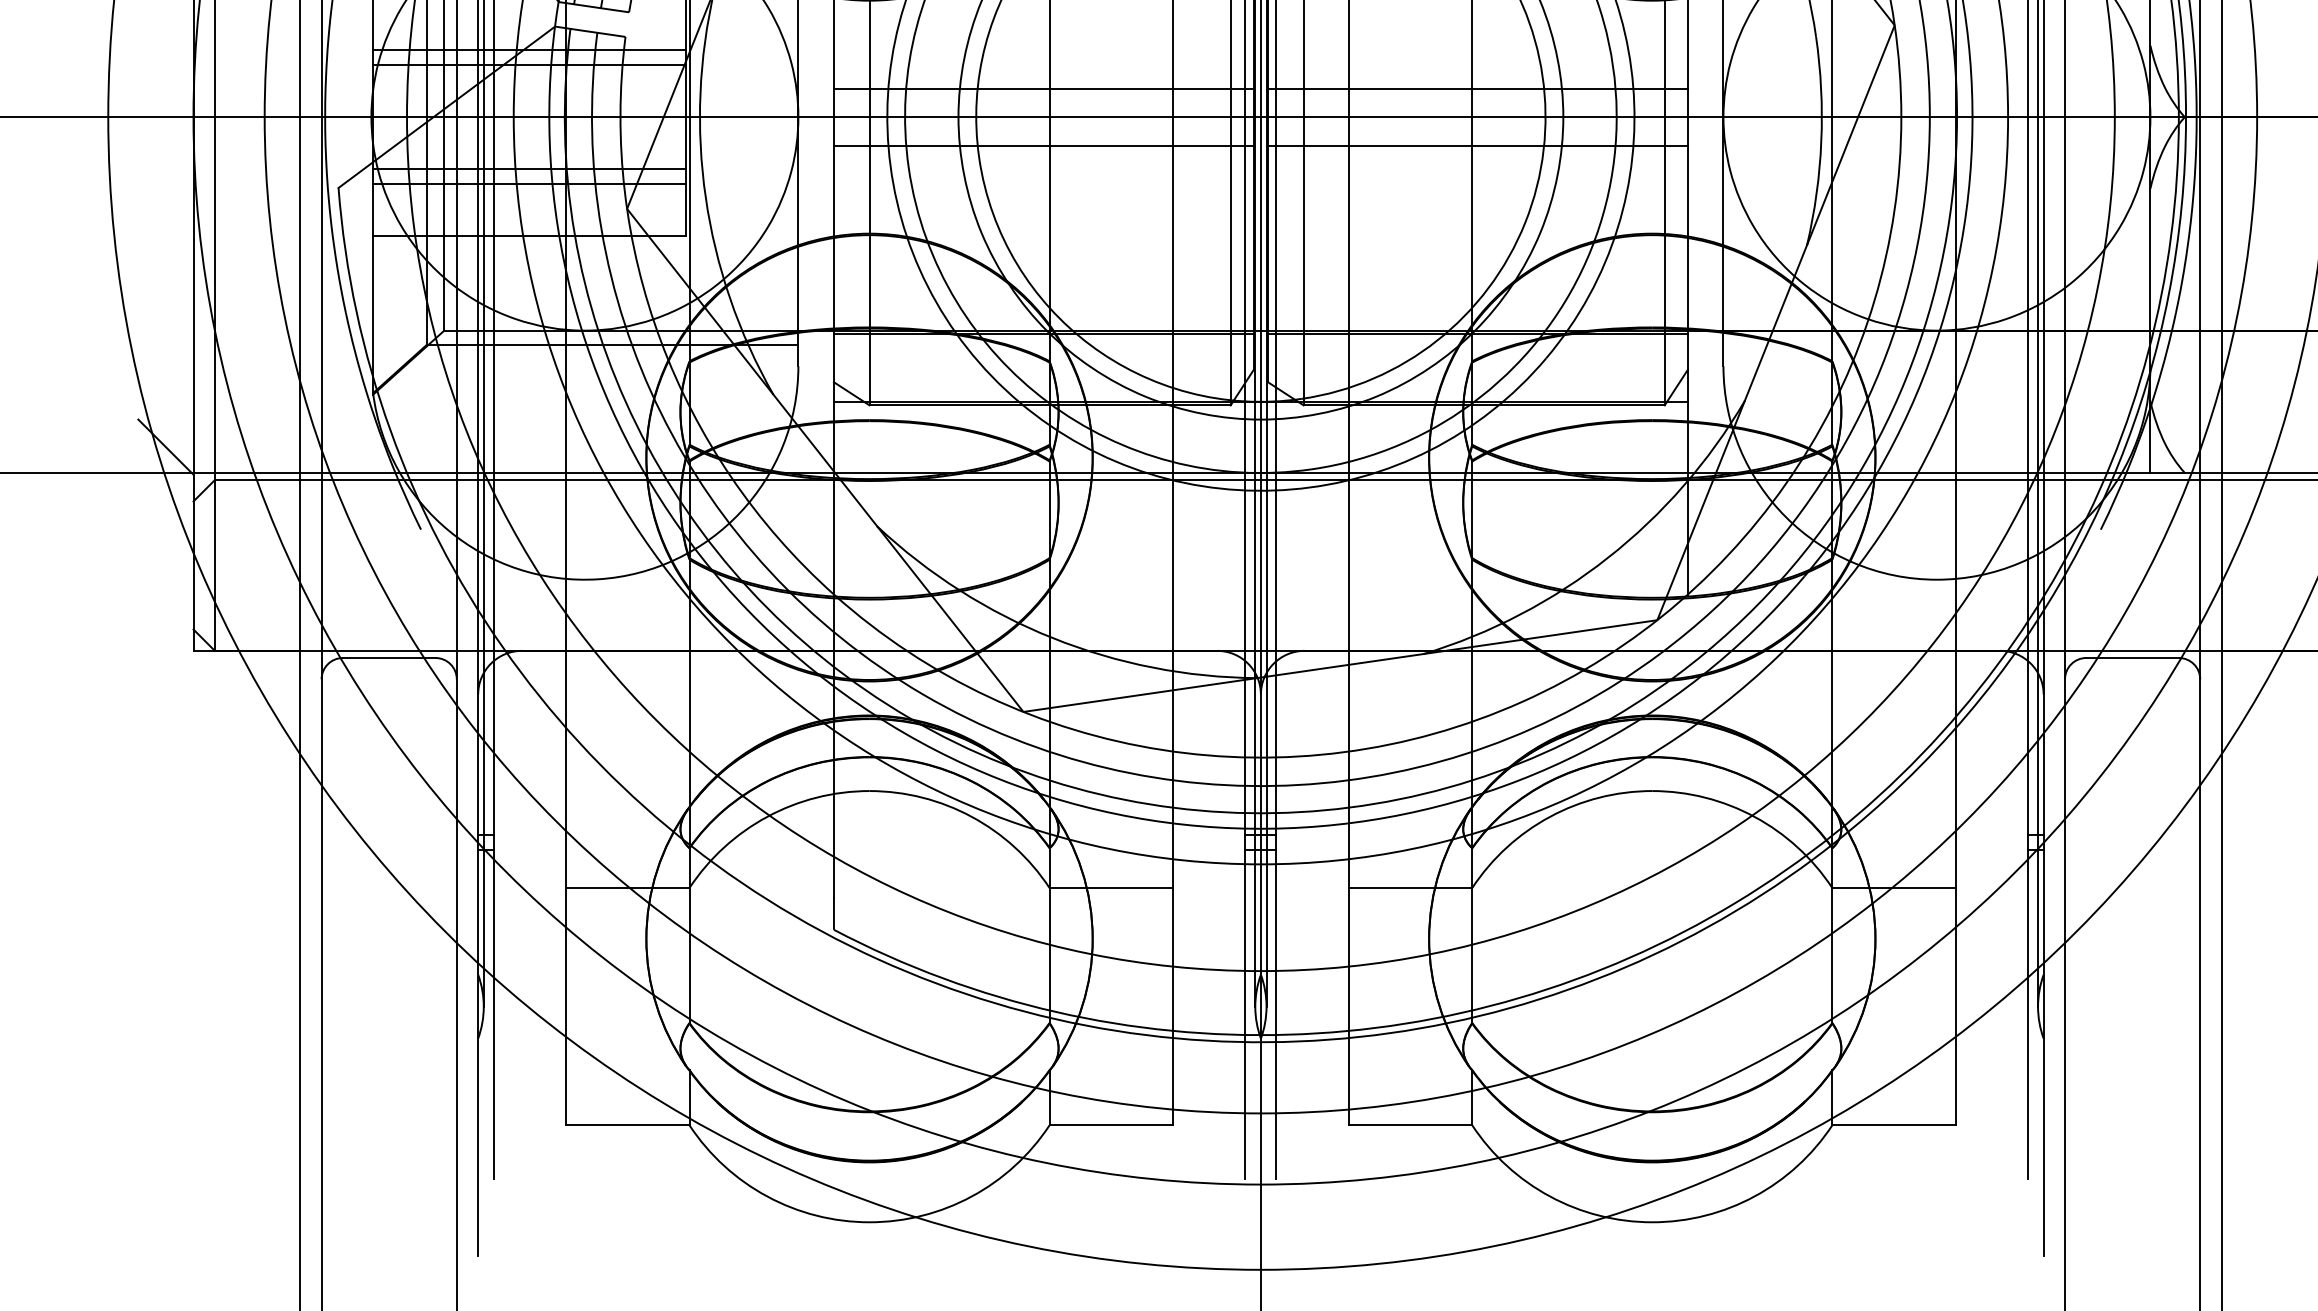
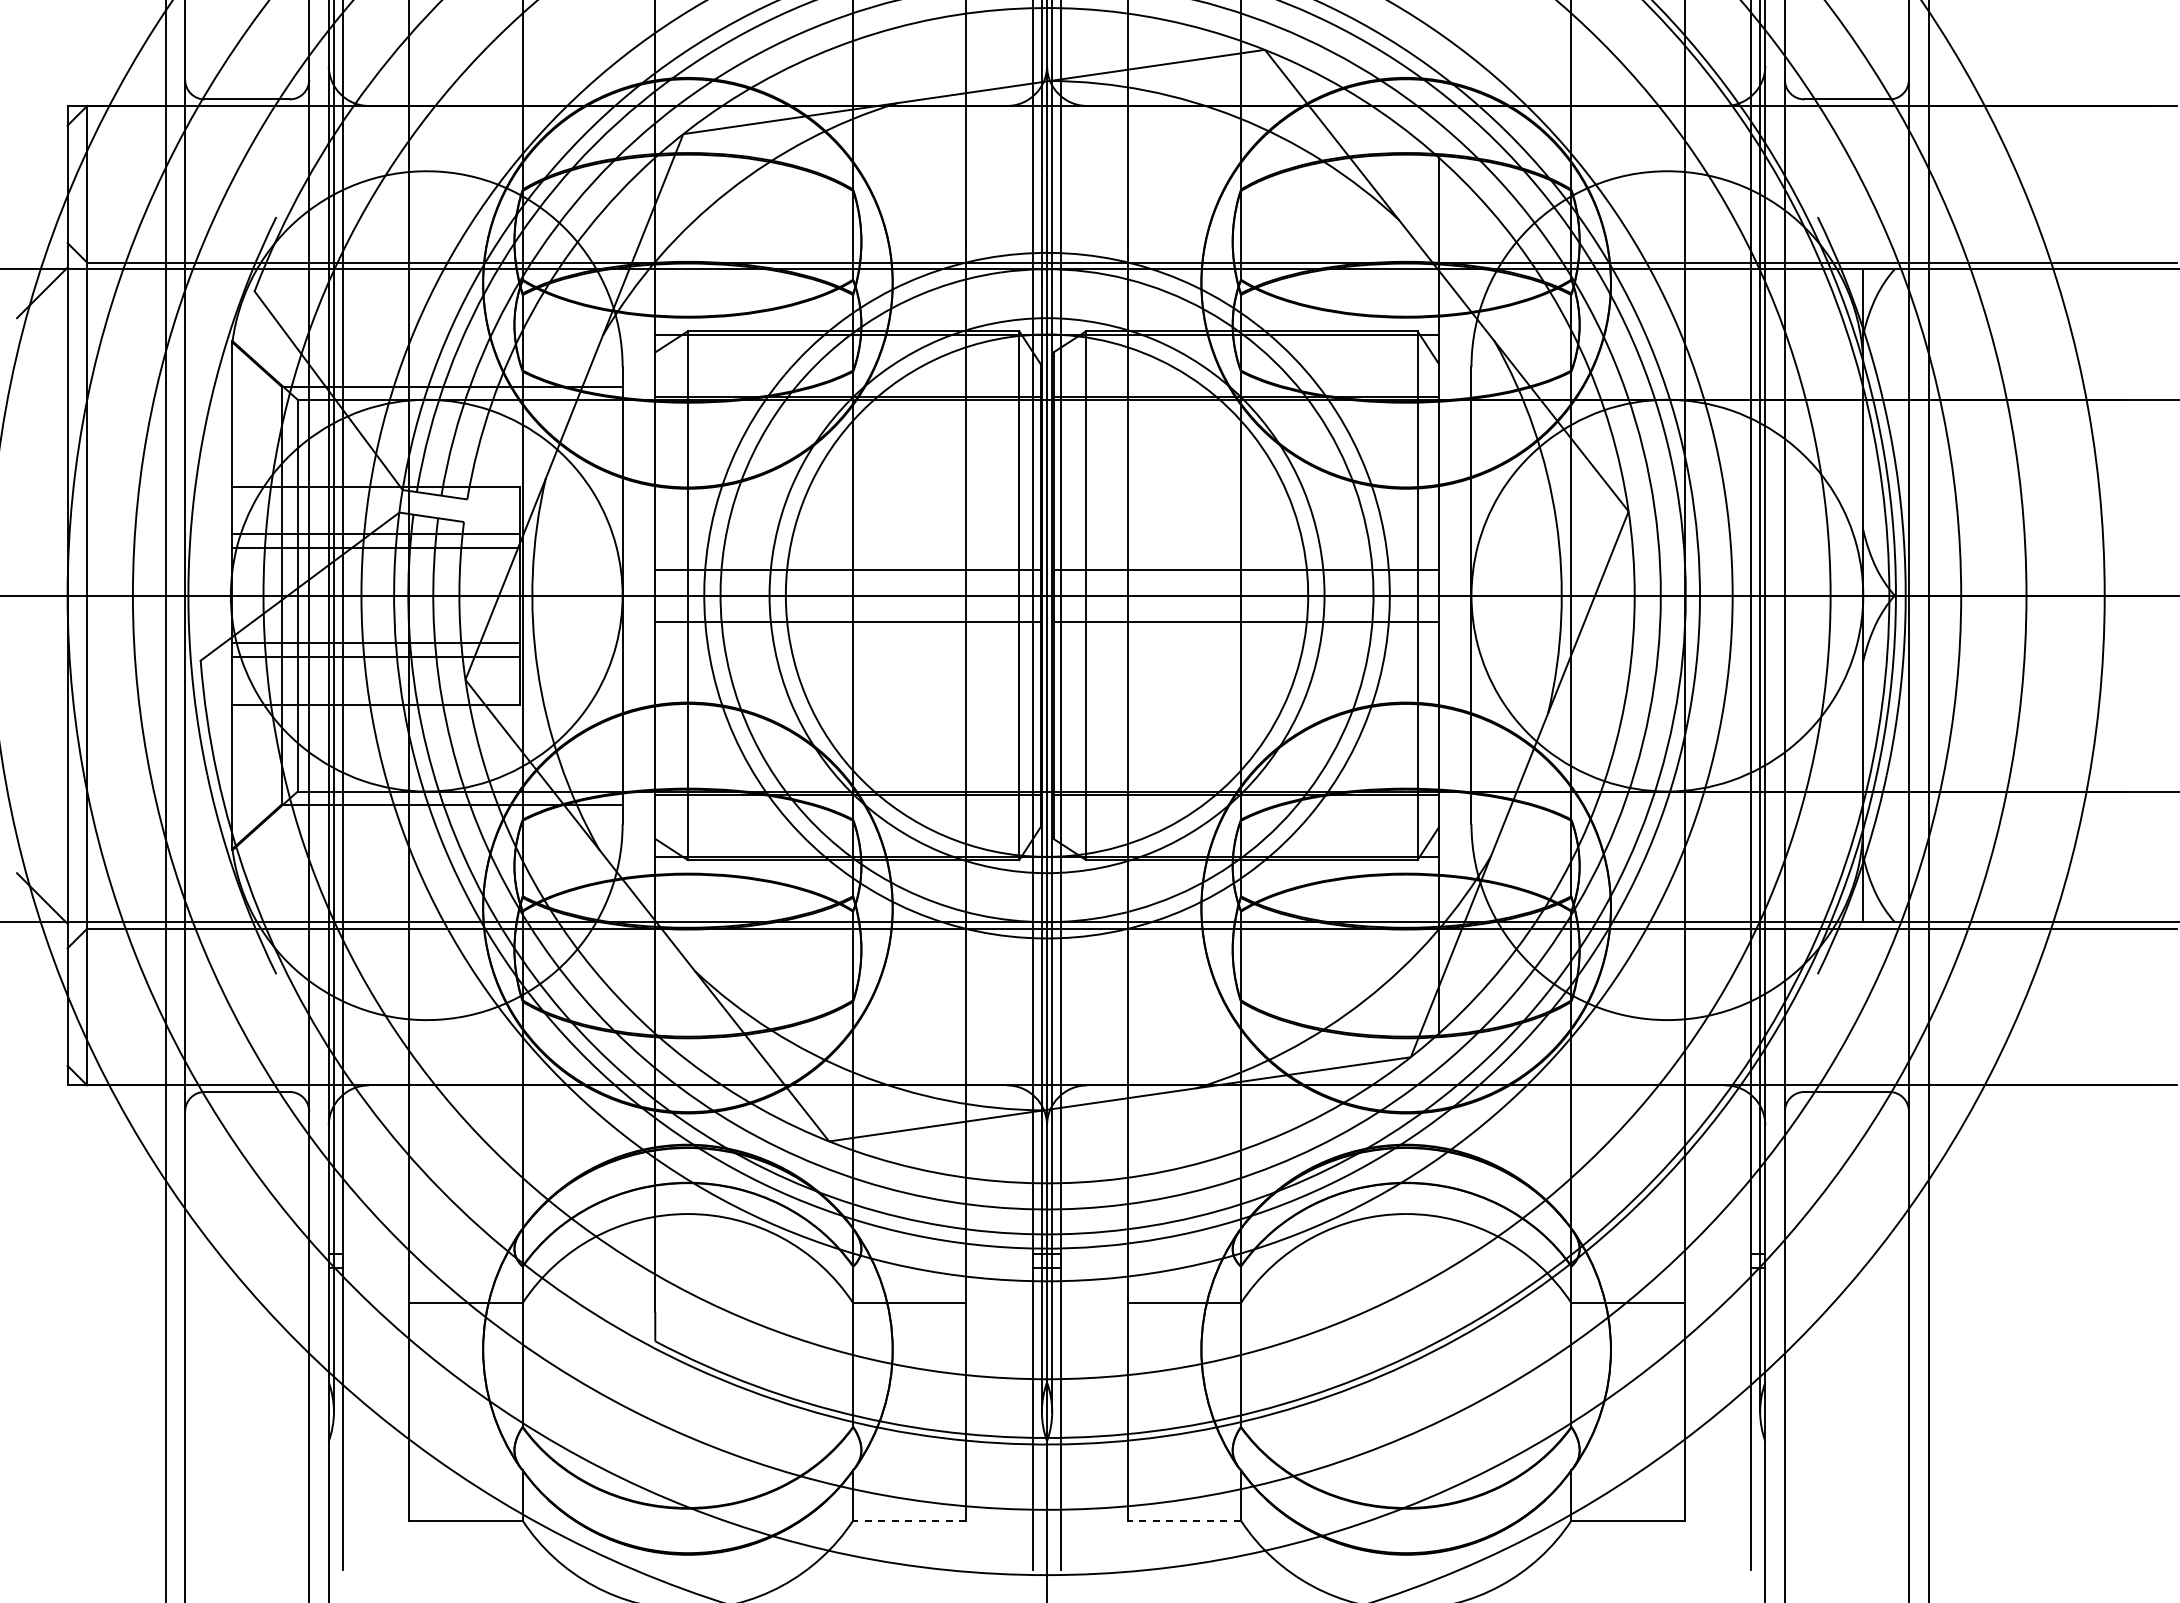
line: (1111, 1125) -> (909, 1520), solid -> dashed
line: (1410, 1125) -> (1184, 1520), solid -> dashed

